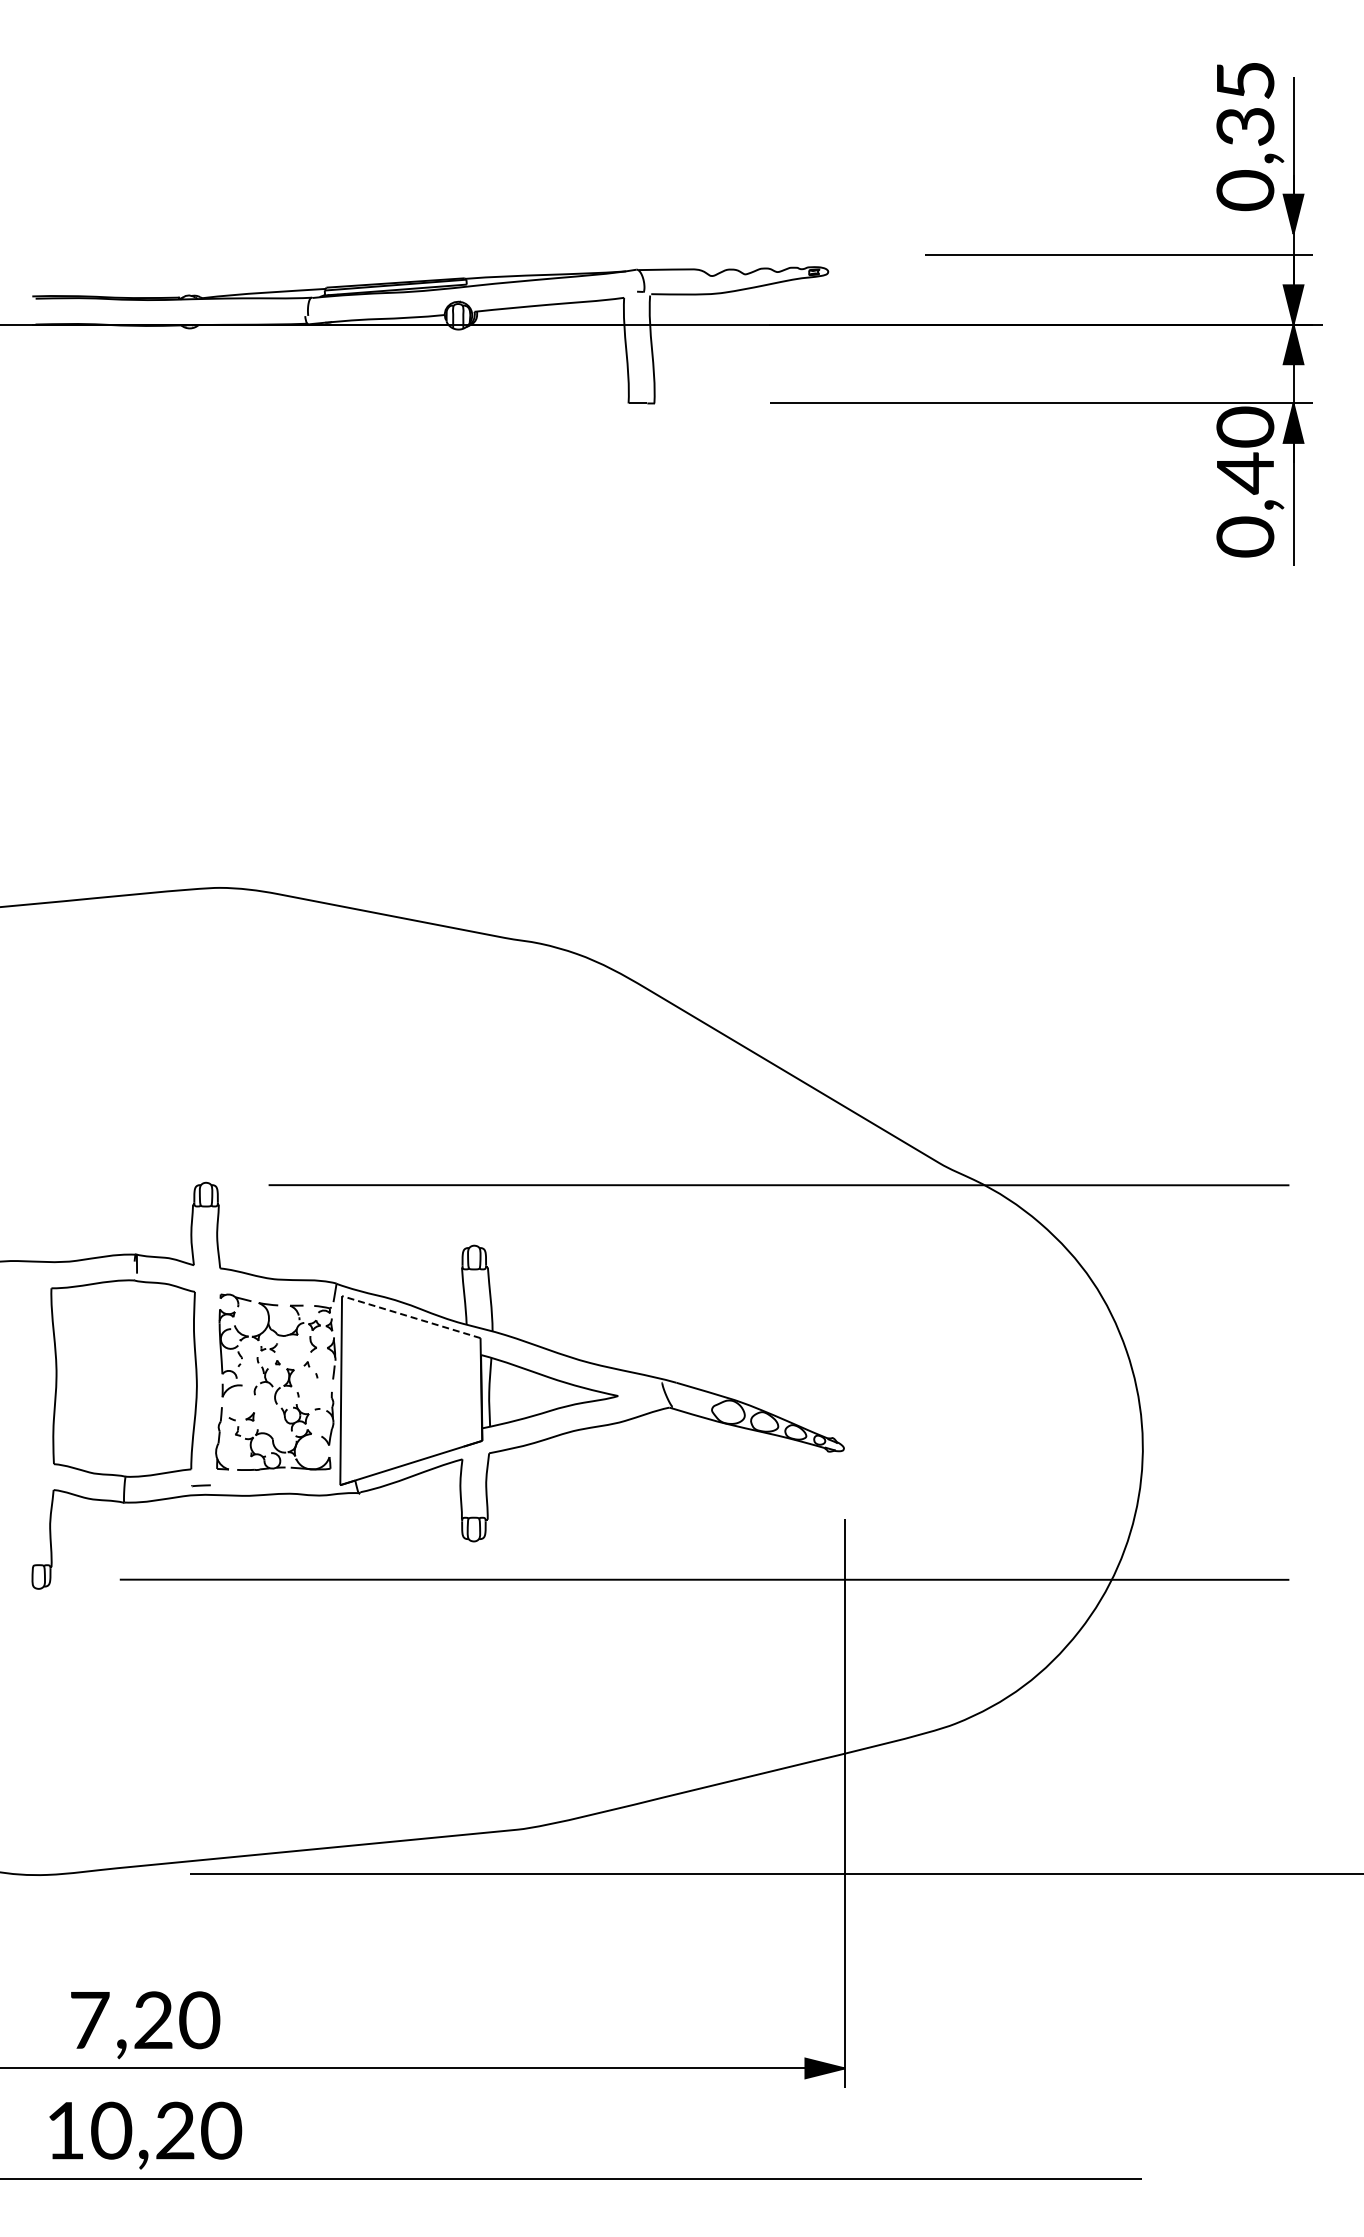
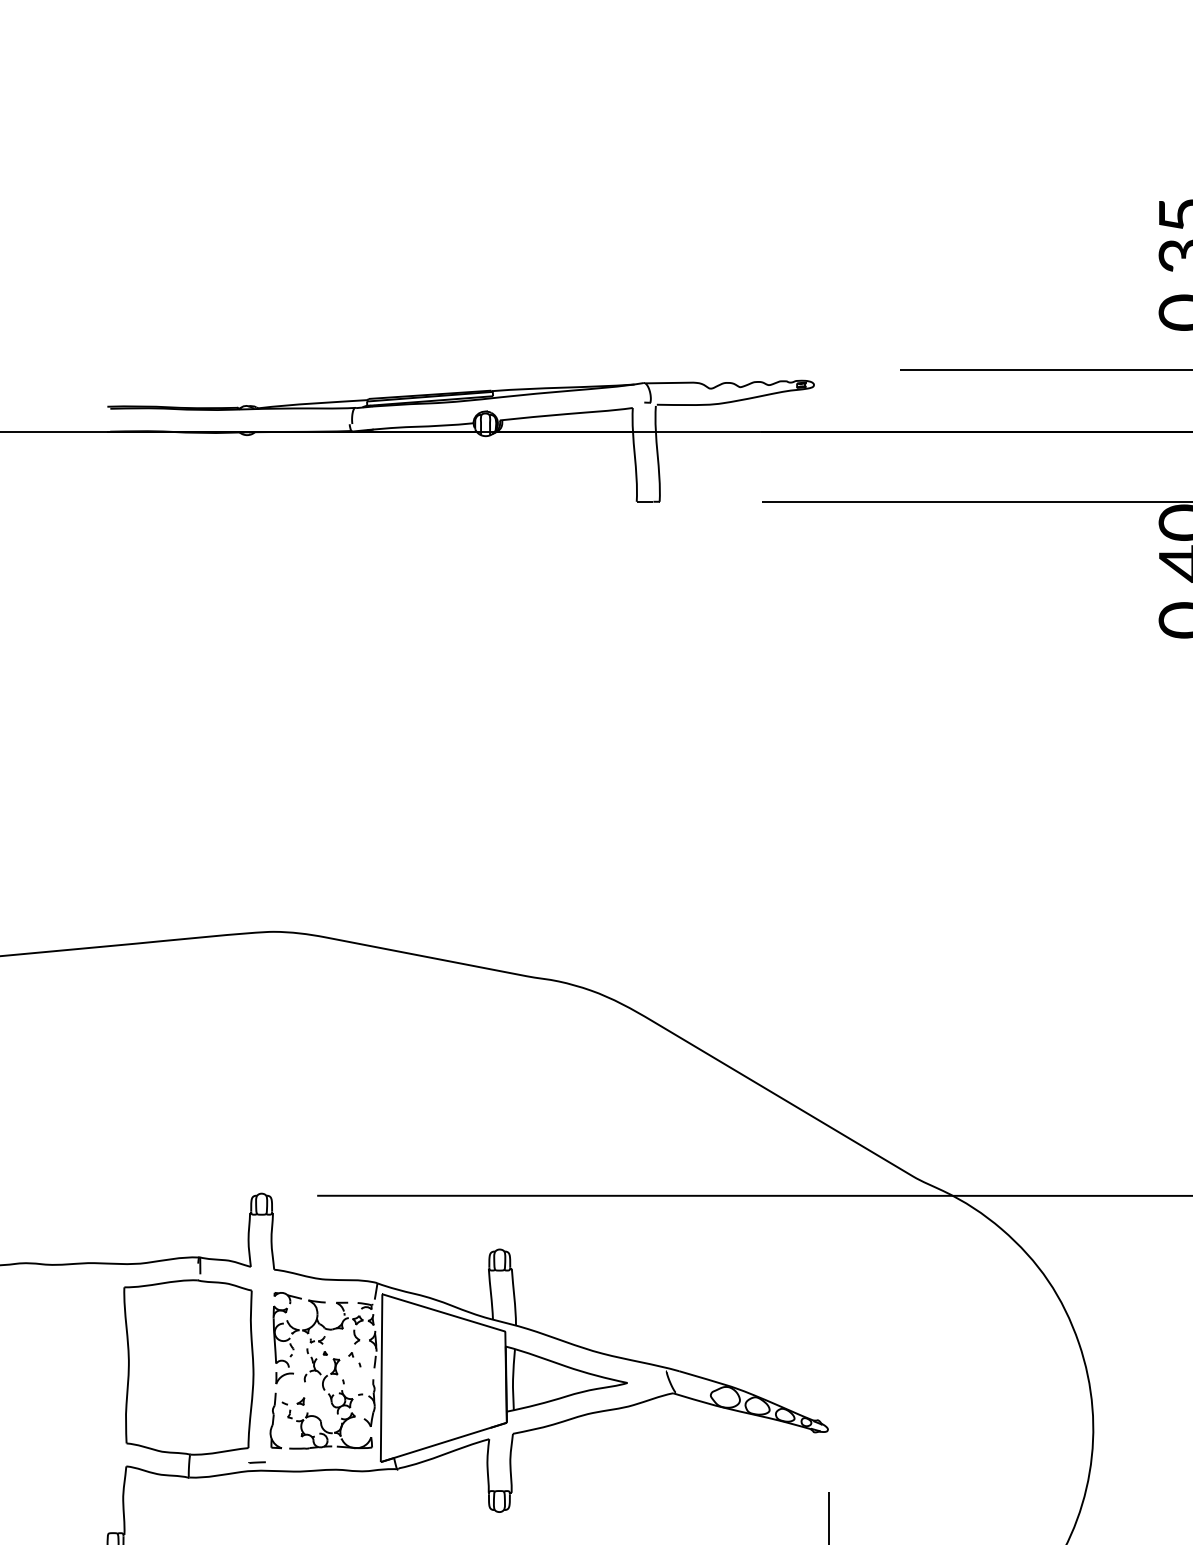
line: (410, 1316) -> (443, 1312), dashed -> solid

